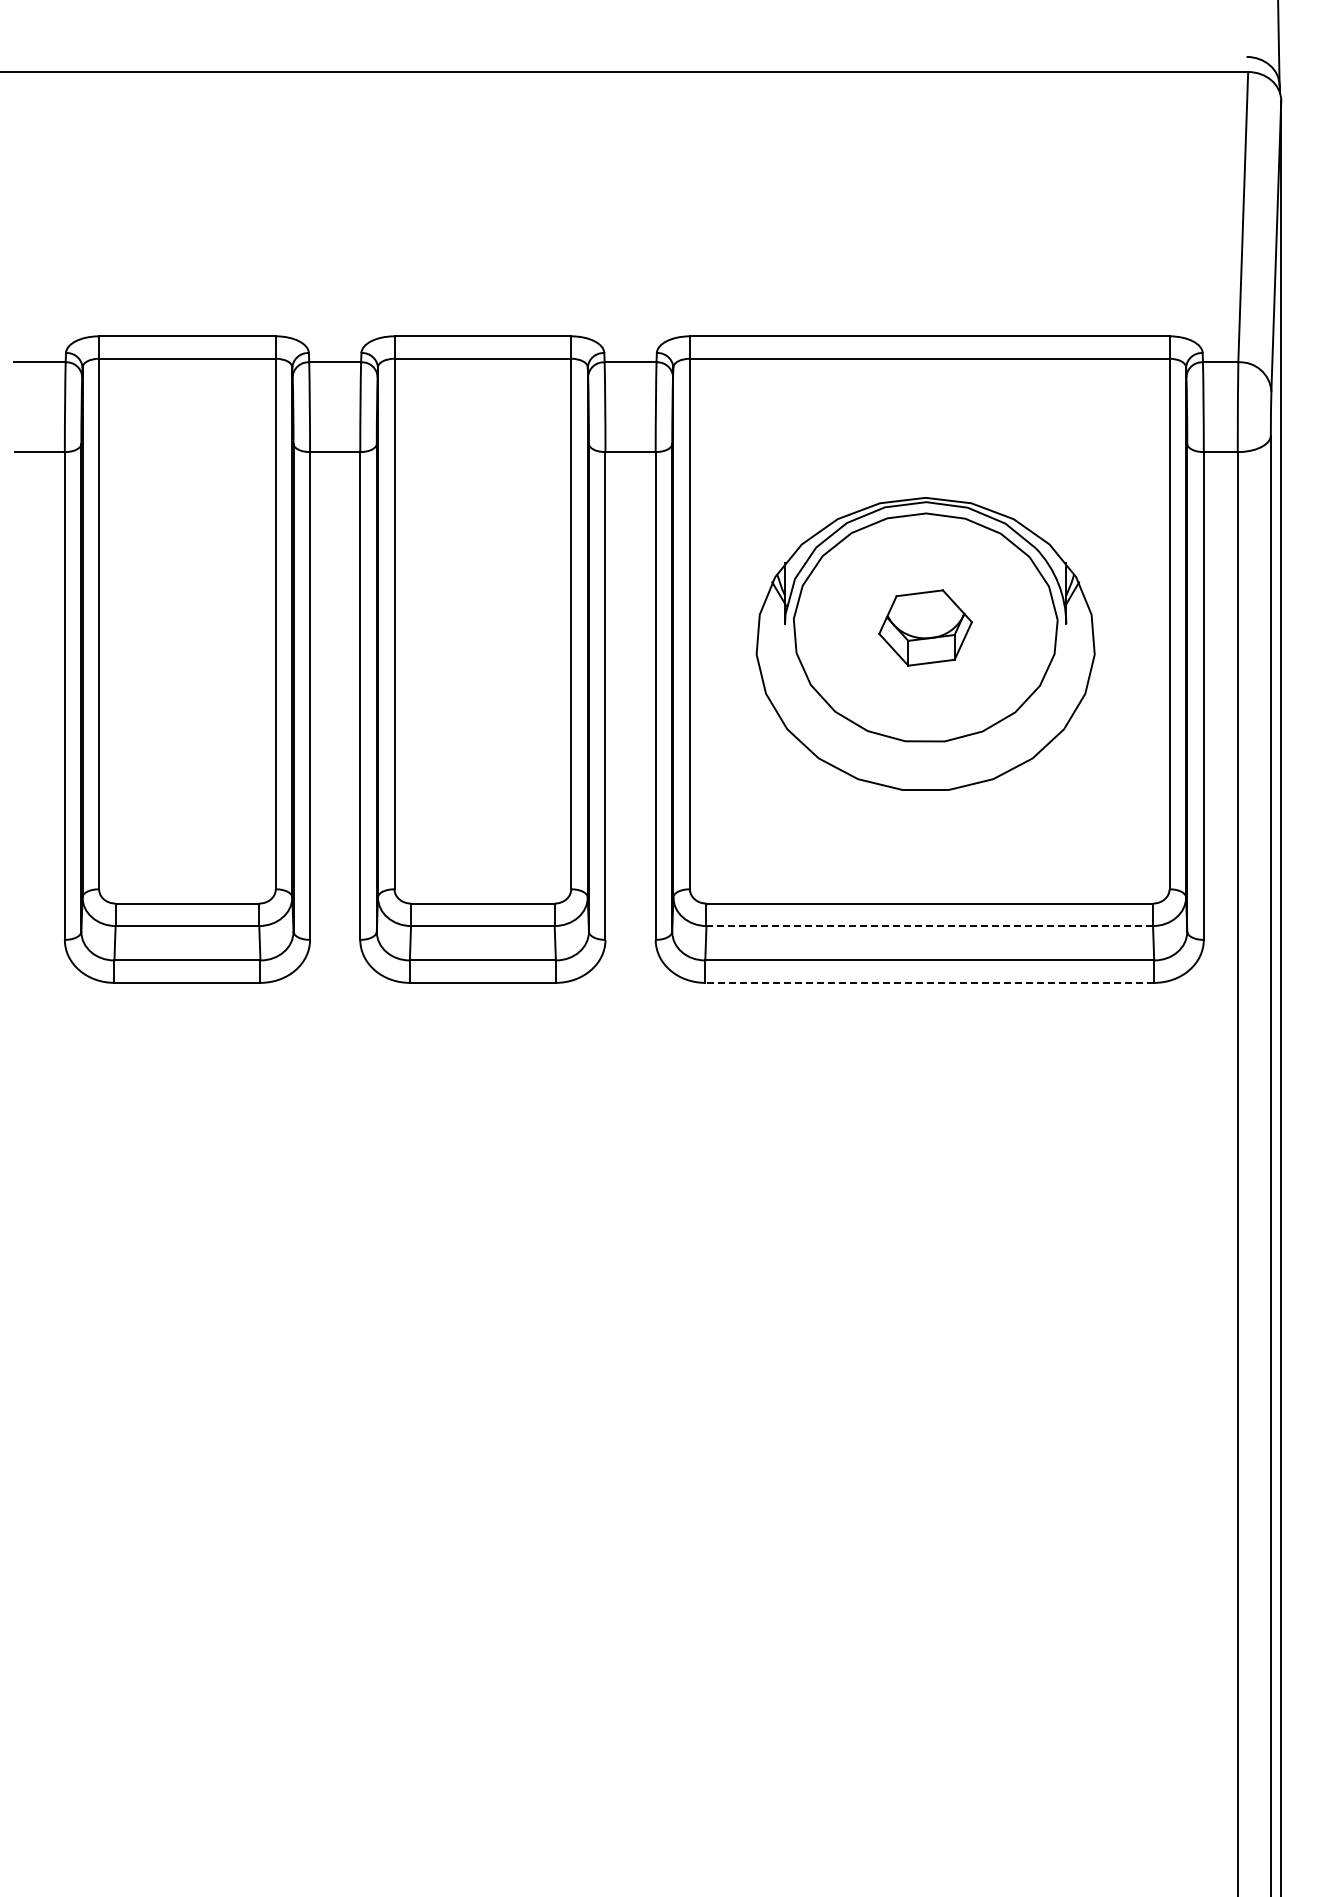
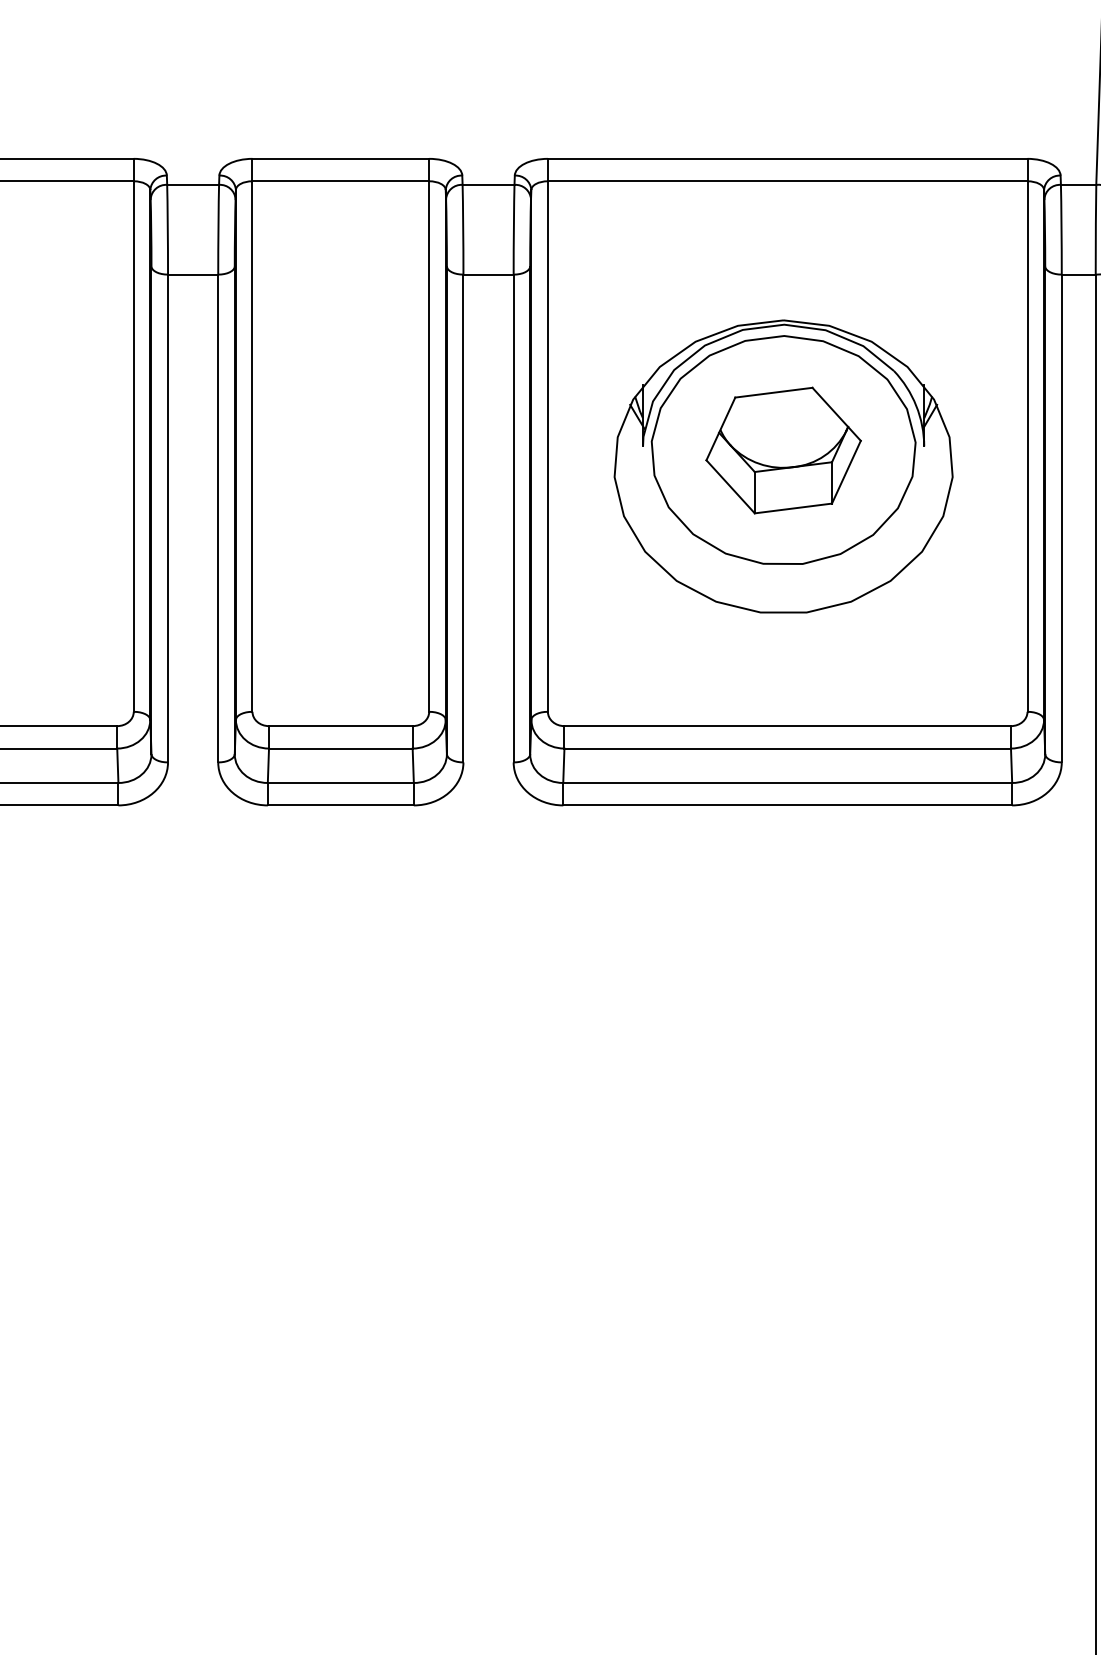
part: (925, 627) -> (783, 450), size x1.67
line: (929, 926) -> (787, 749), dashed -> solid
line: (929, 982) -> (787, 805), dashed -> solid

